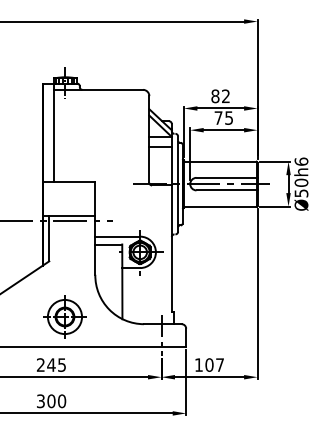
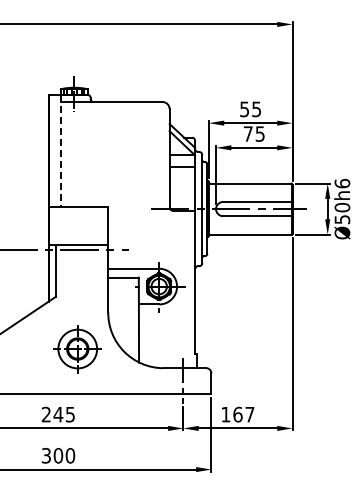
text: (220, 96) -> (250, 109), 82 -> 55
line: (54, 132) -> (61, 150), solid -> dashed
part: (64, 317) -> (77, 349), moved
text: (209, 364) -> (237, 414), 107 -> 167

